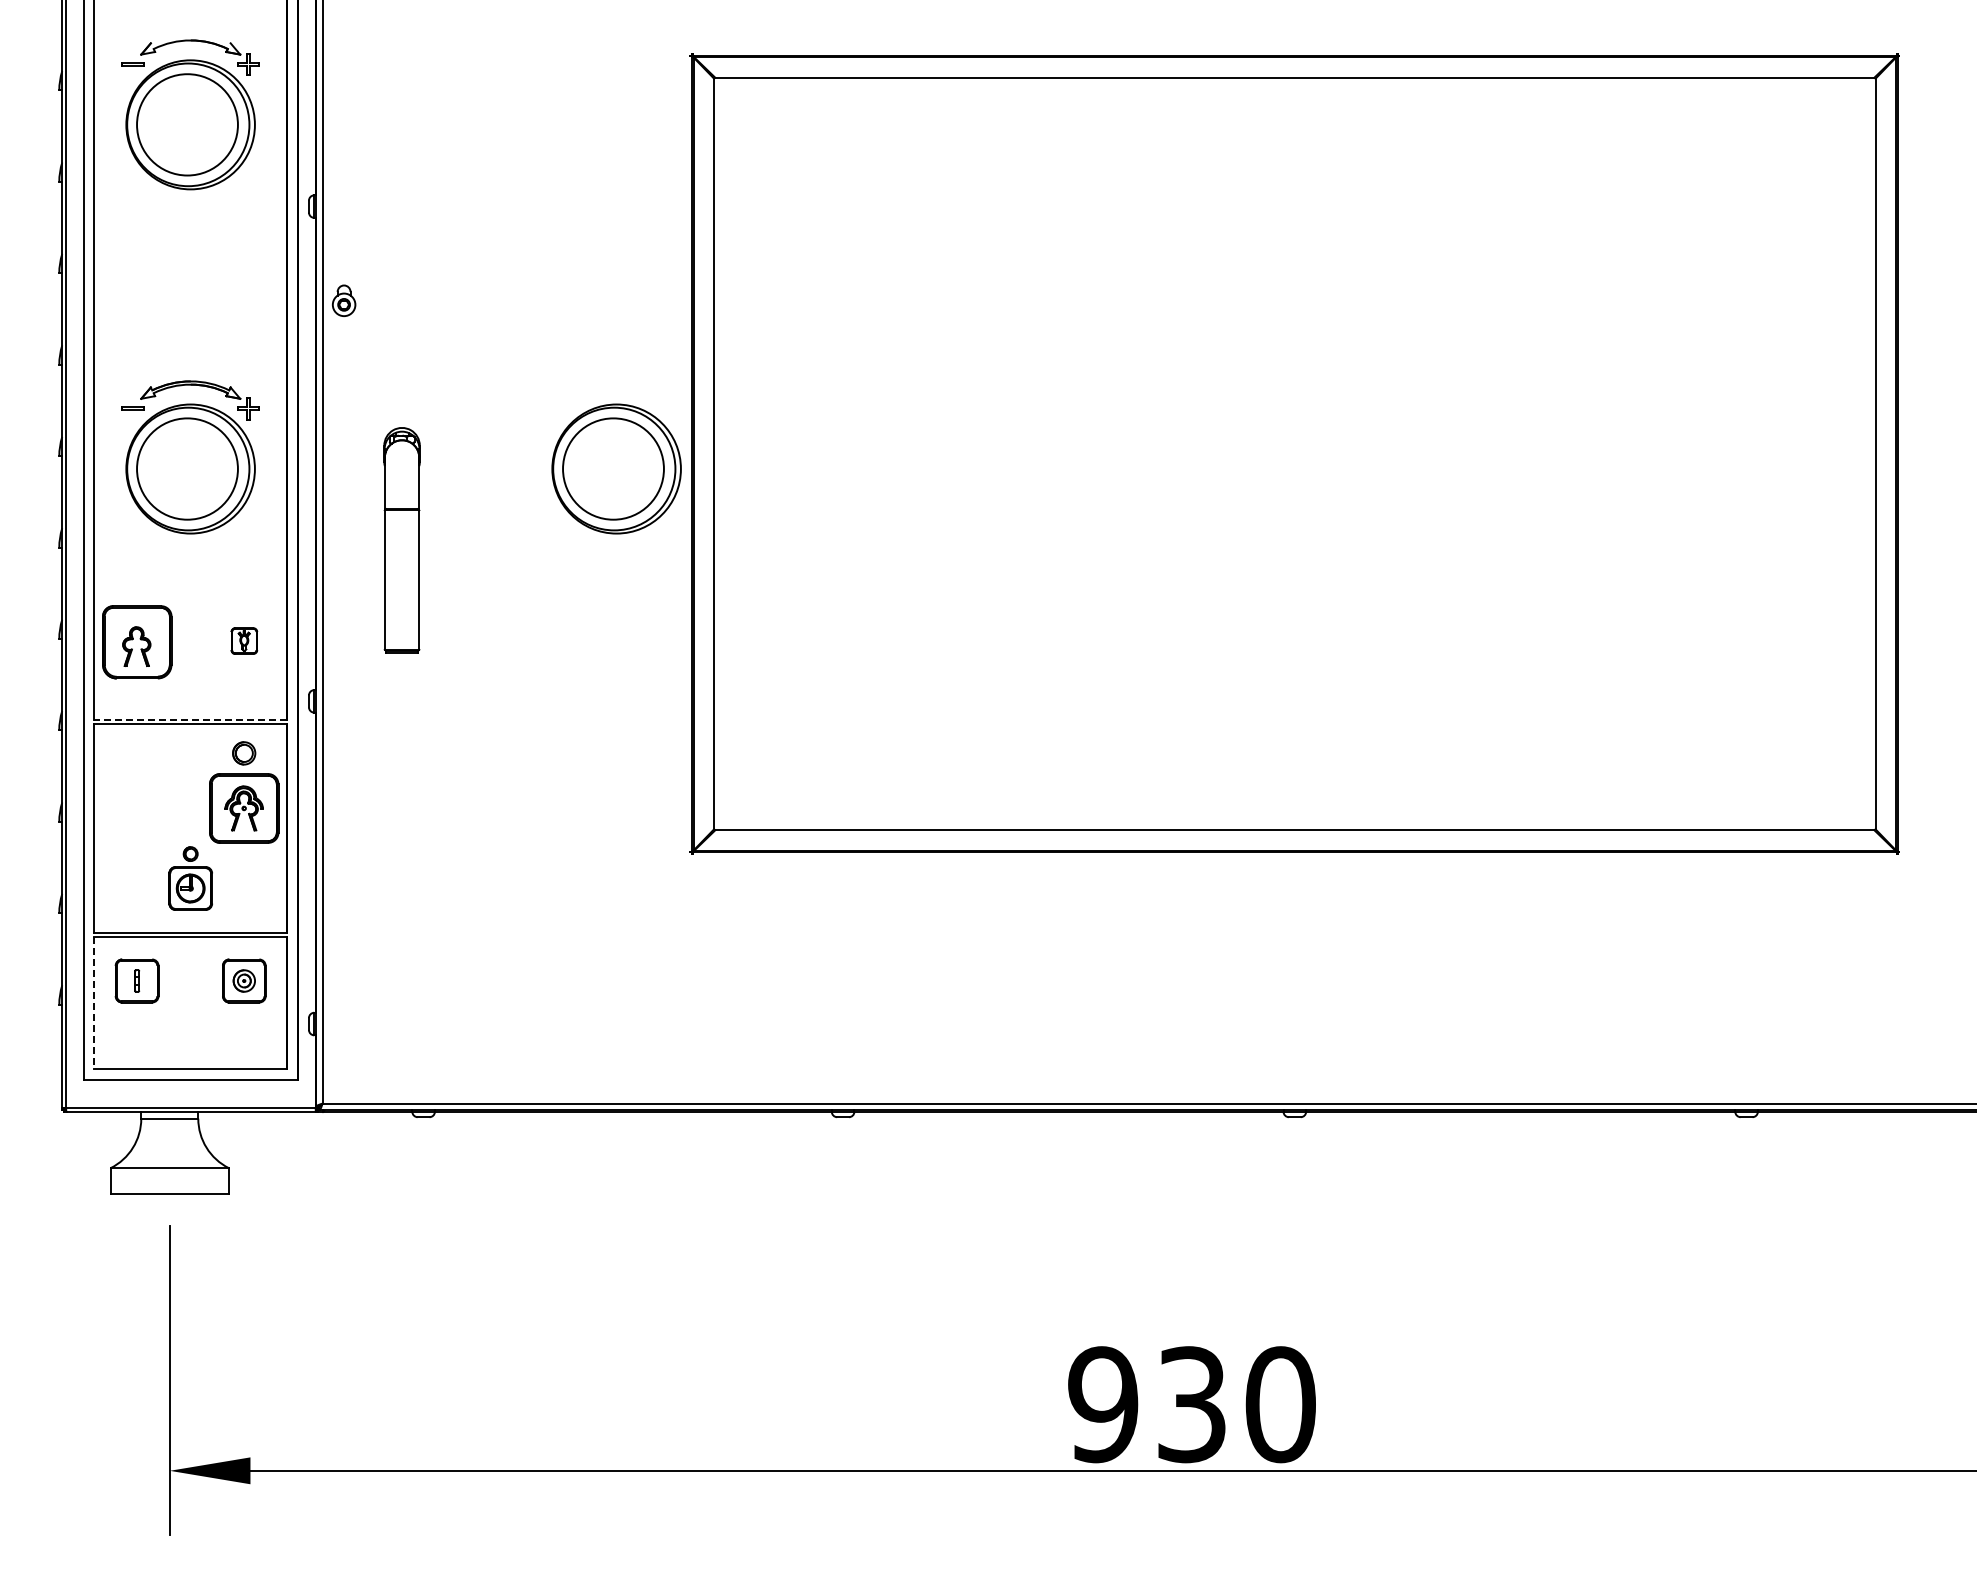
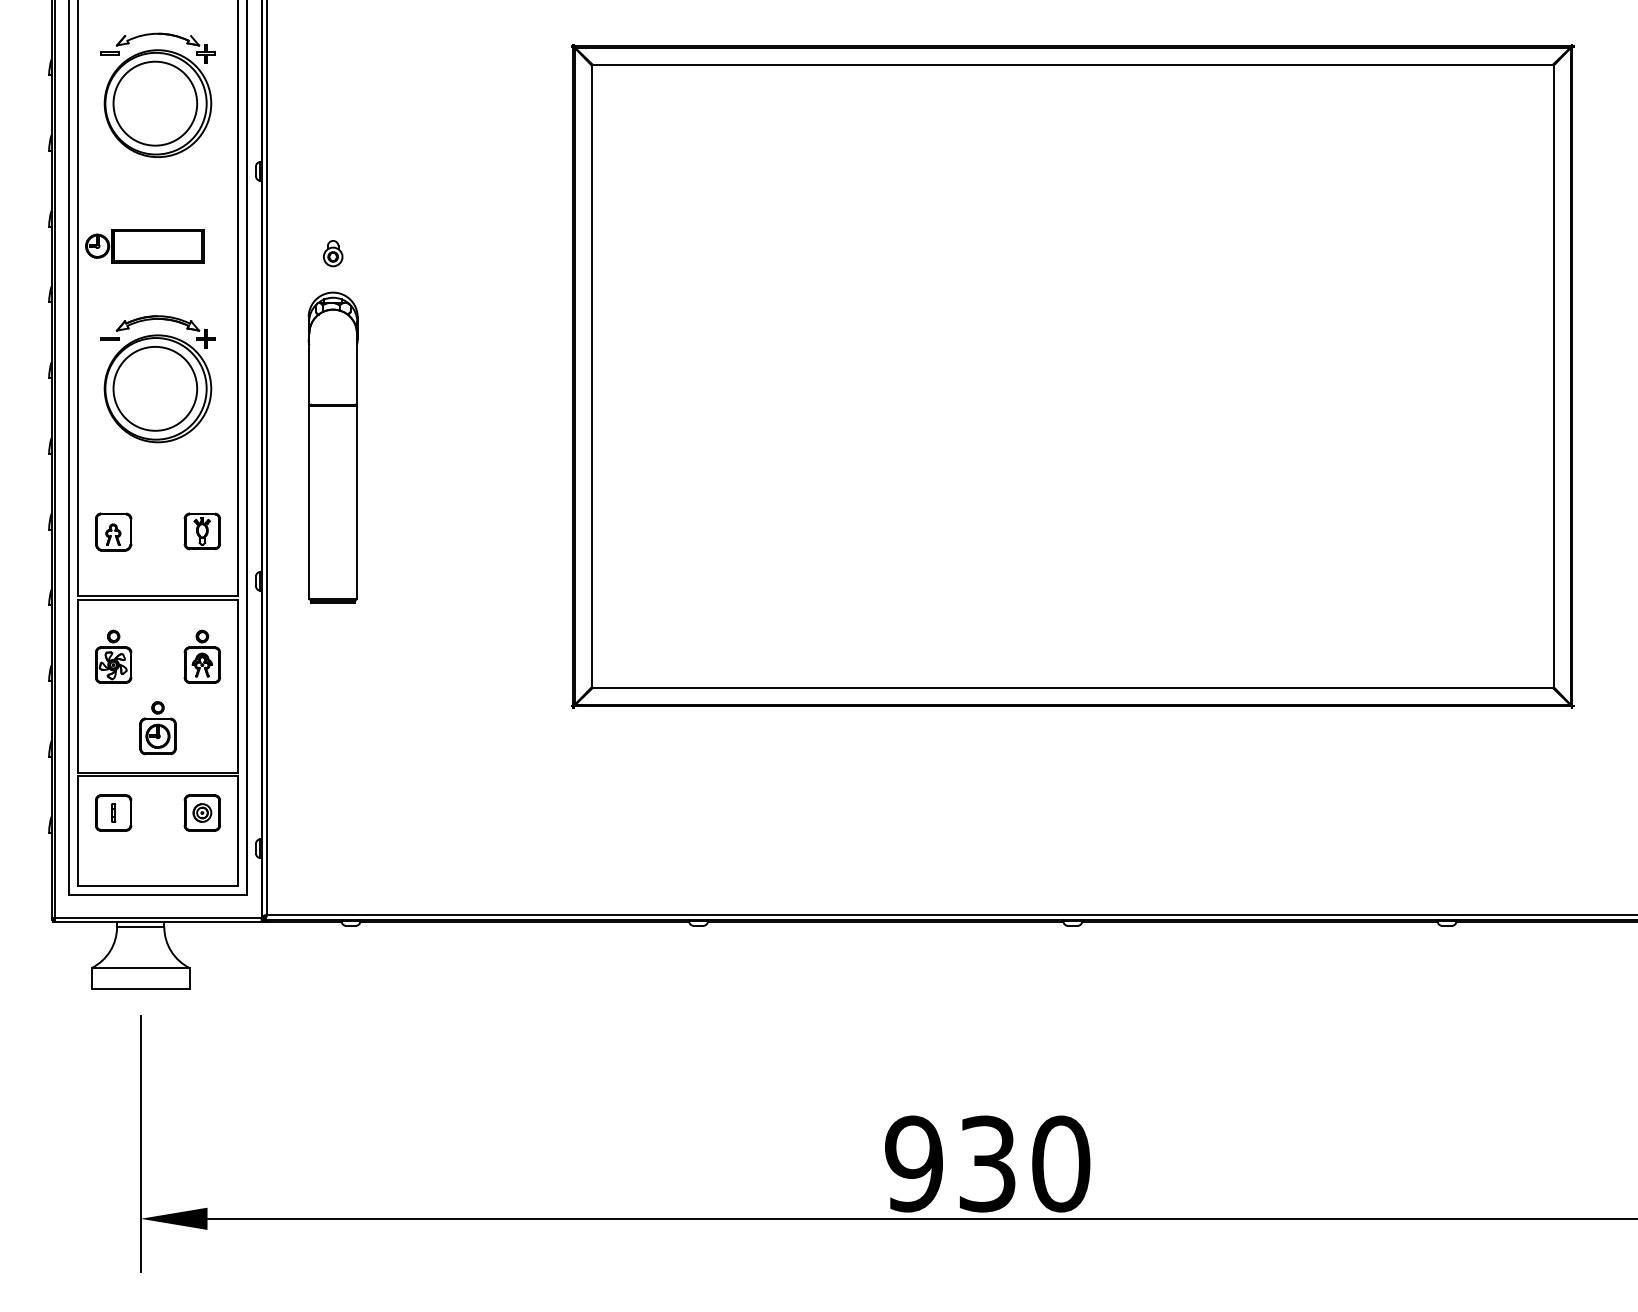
part: (174, 296) -> (144, 245), added
part: (344, 300) -> (333, 253), moved
part: (616, 468) -> (510, 388), removed
part: (401, 540) -> (332, 448), size x1.67
part: (244, 640) -> (202, 530), size x1.67
part: (136, 641) -> (113, 531), size x0.62
line: (190, 719) -> (157, 596), dashed -> solid
part: (136, 792) -> (113, 656), added
part: (244, 792) -> (202, 656), size x0.62
line: (94, 1003) -> (78, 831), dashed -> solid

